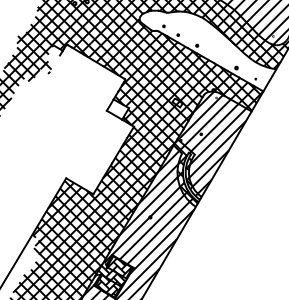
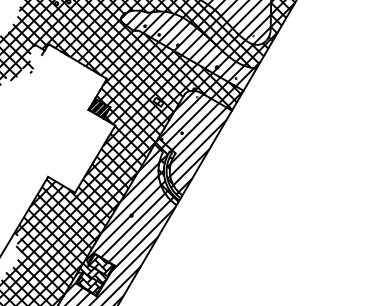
hatch: (206, 50) -> (187, 50), added
hatch: (118, 109) -> (99, 108), added

